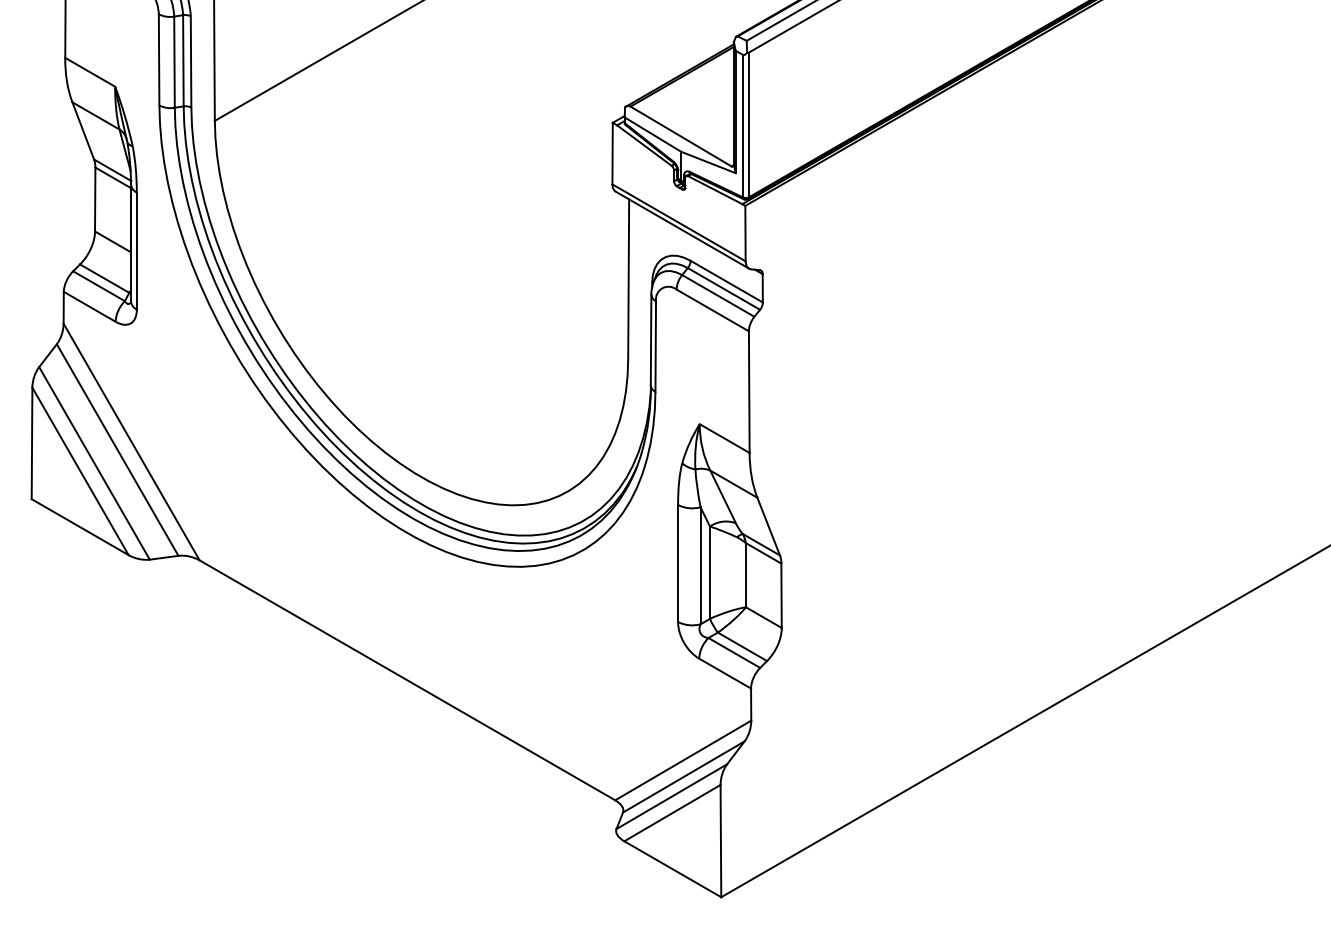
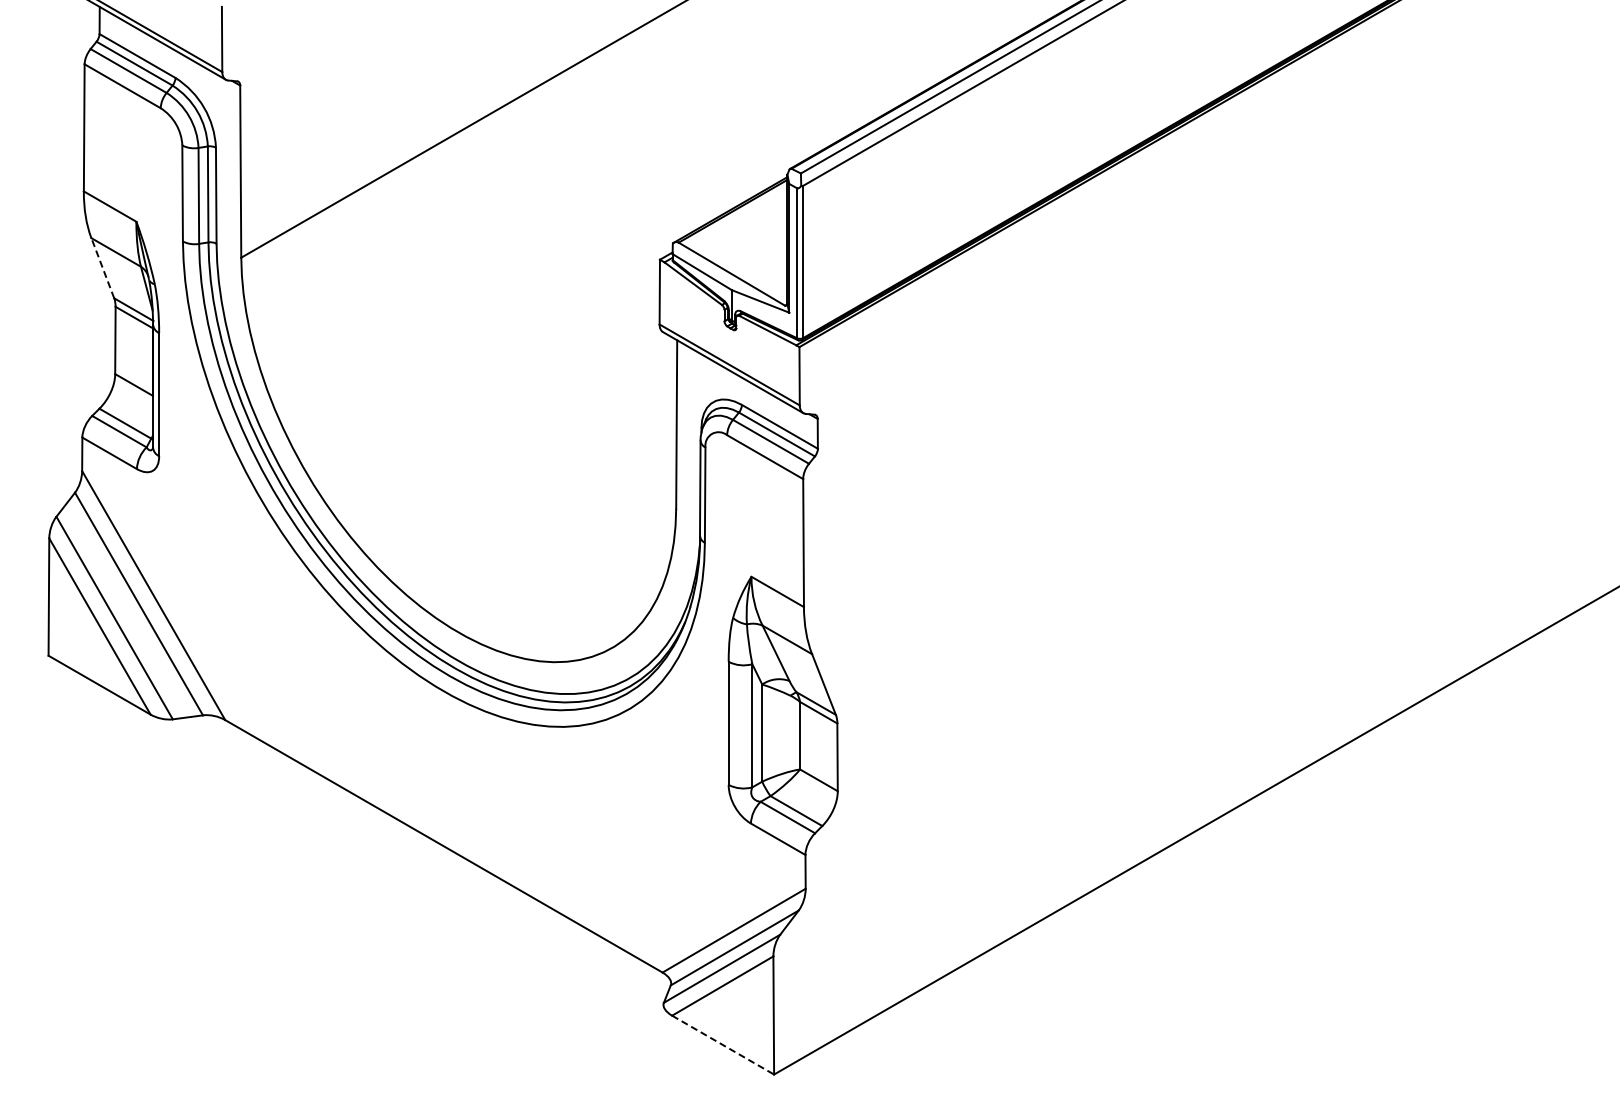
line: (82, 130) -> (102, 267), solid -> dashed
line: (673, 869) -> (723, 1045), solid -> dashed

